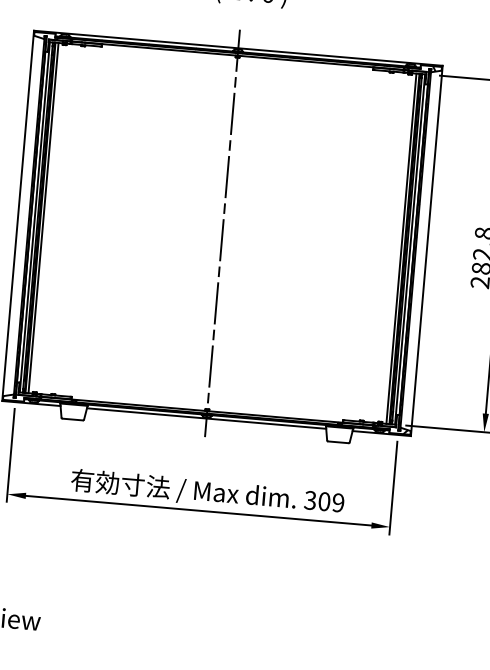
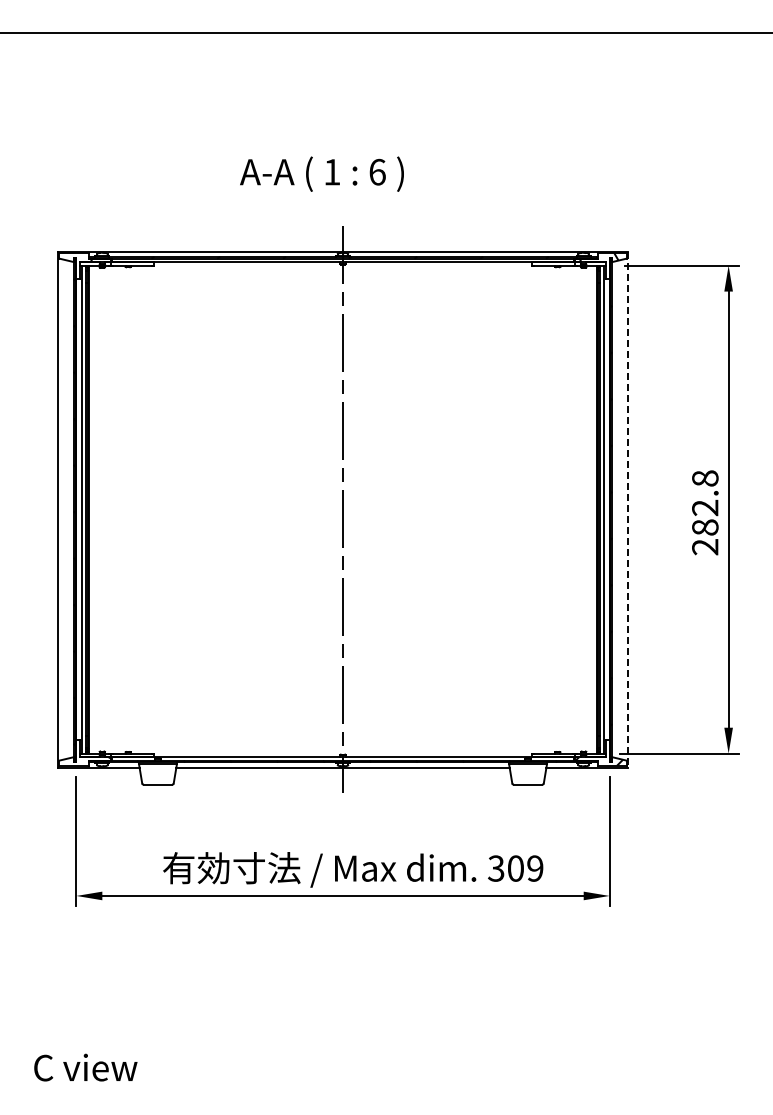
line: (43, 217) -> (93, 509), removed
line: (401, 248) -> (592, 509), removed
line: (426, 250) -> (627, 509), solid -> dashed

